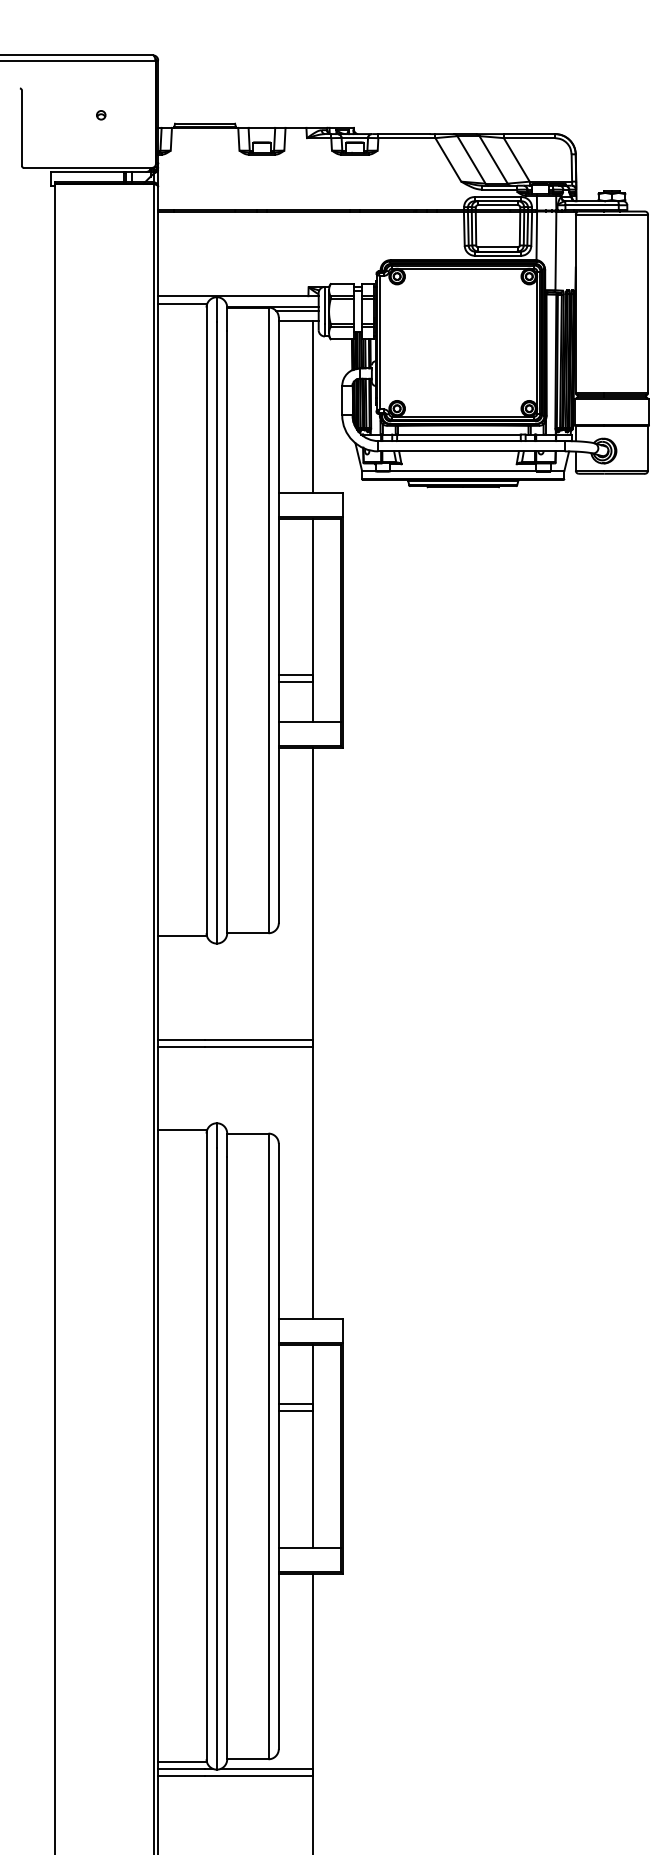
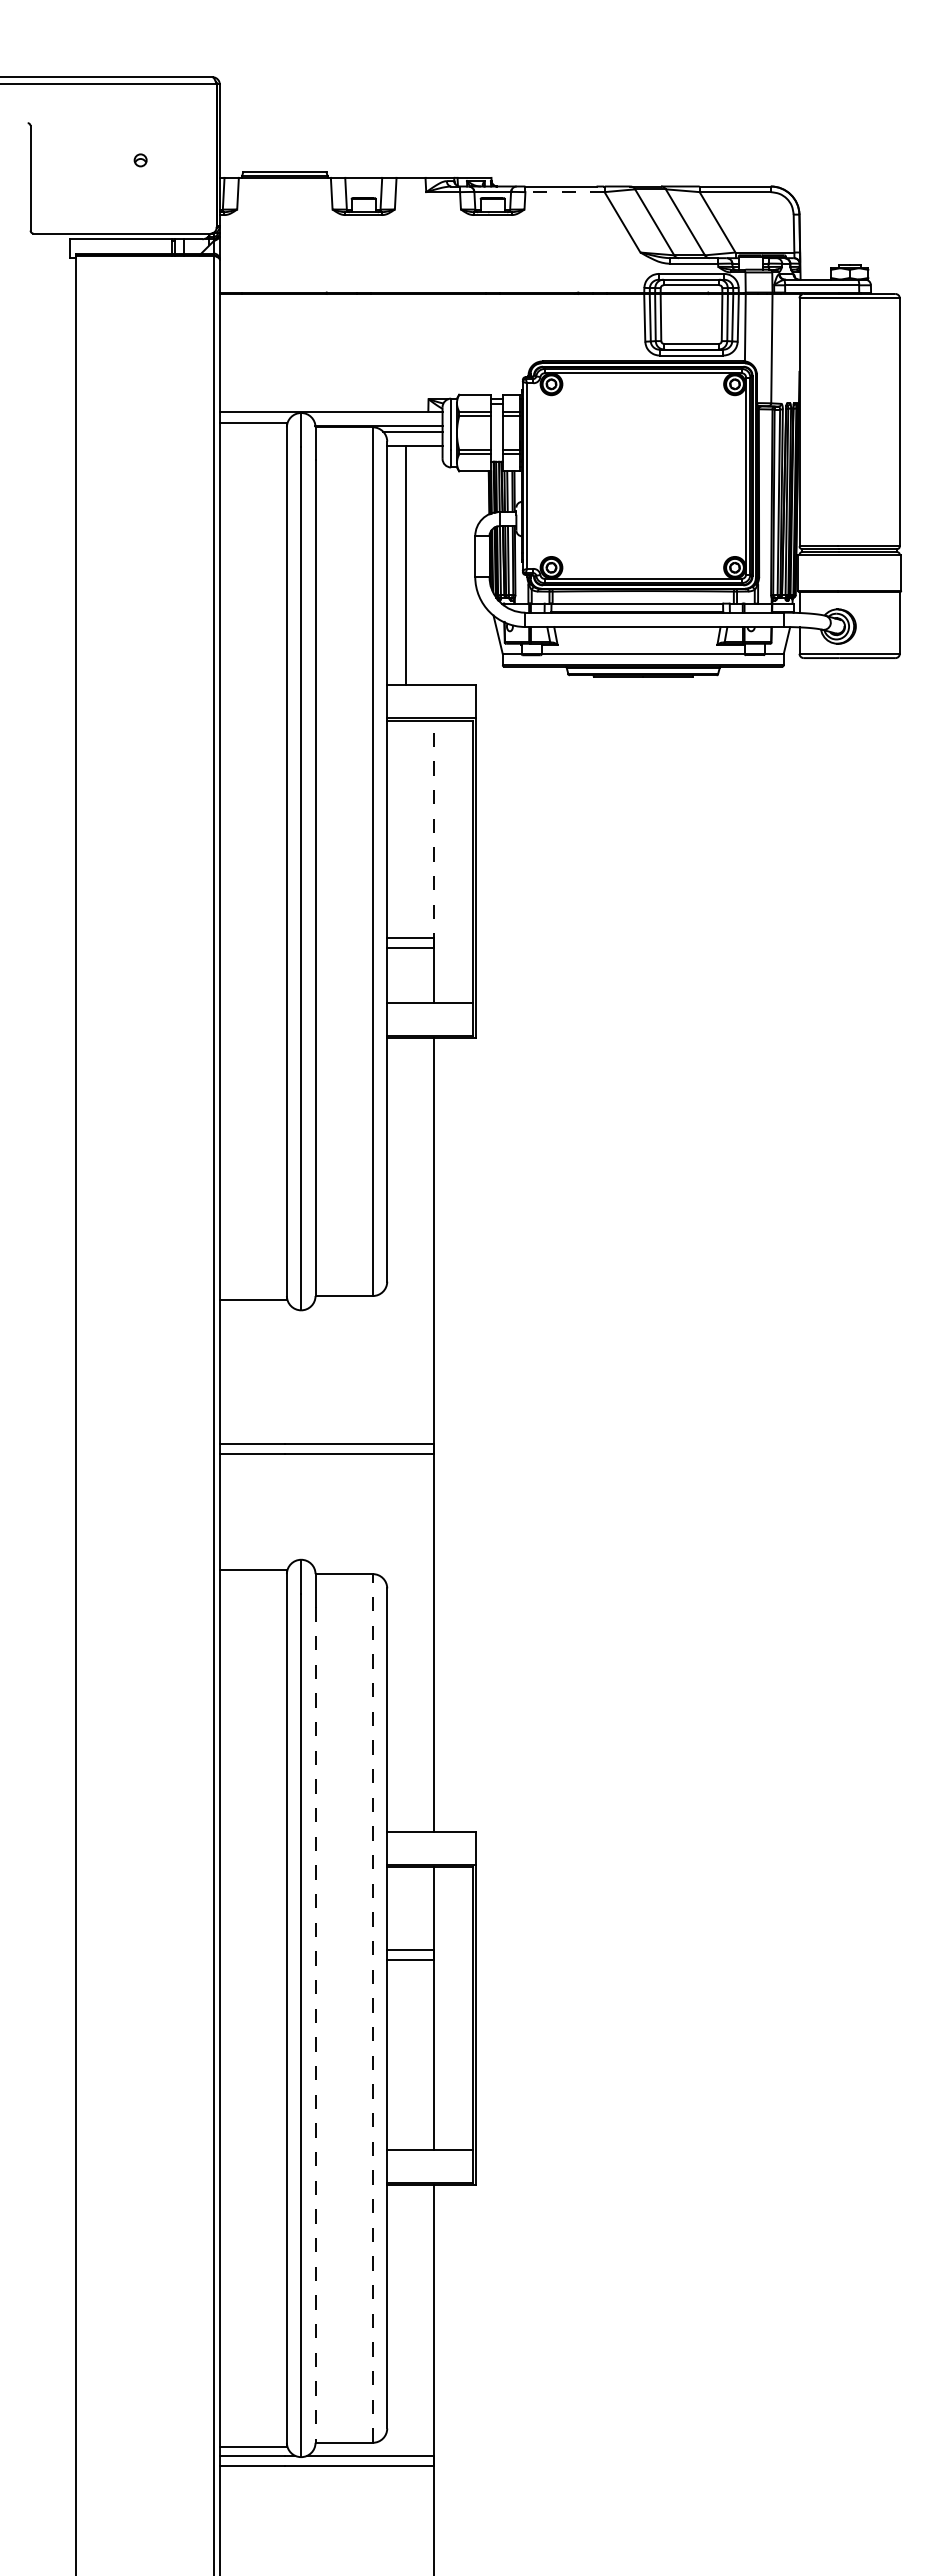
line: (407, 138) -> (565, 192), solid -> dashed
line: (312, 406) -> (405, 564), moved
line: (312, 600) -> (433, 834), solid -> dashed
line: (268, 1445) -> (372, 2007), solid -> dashed
line: (227, 1458) -> (315, 2025), solid -> dashed

